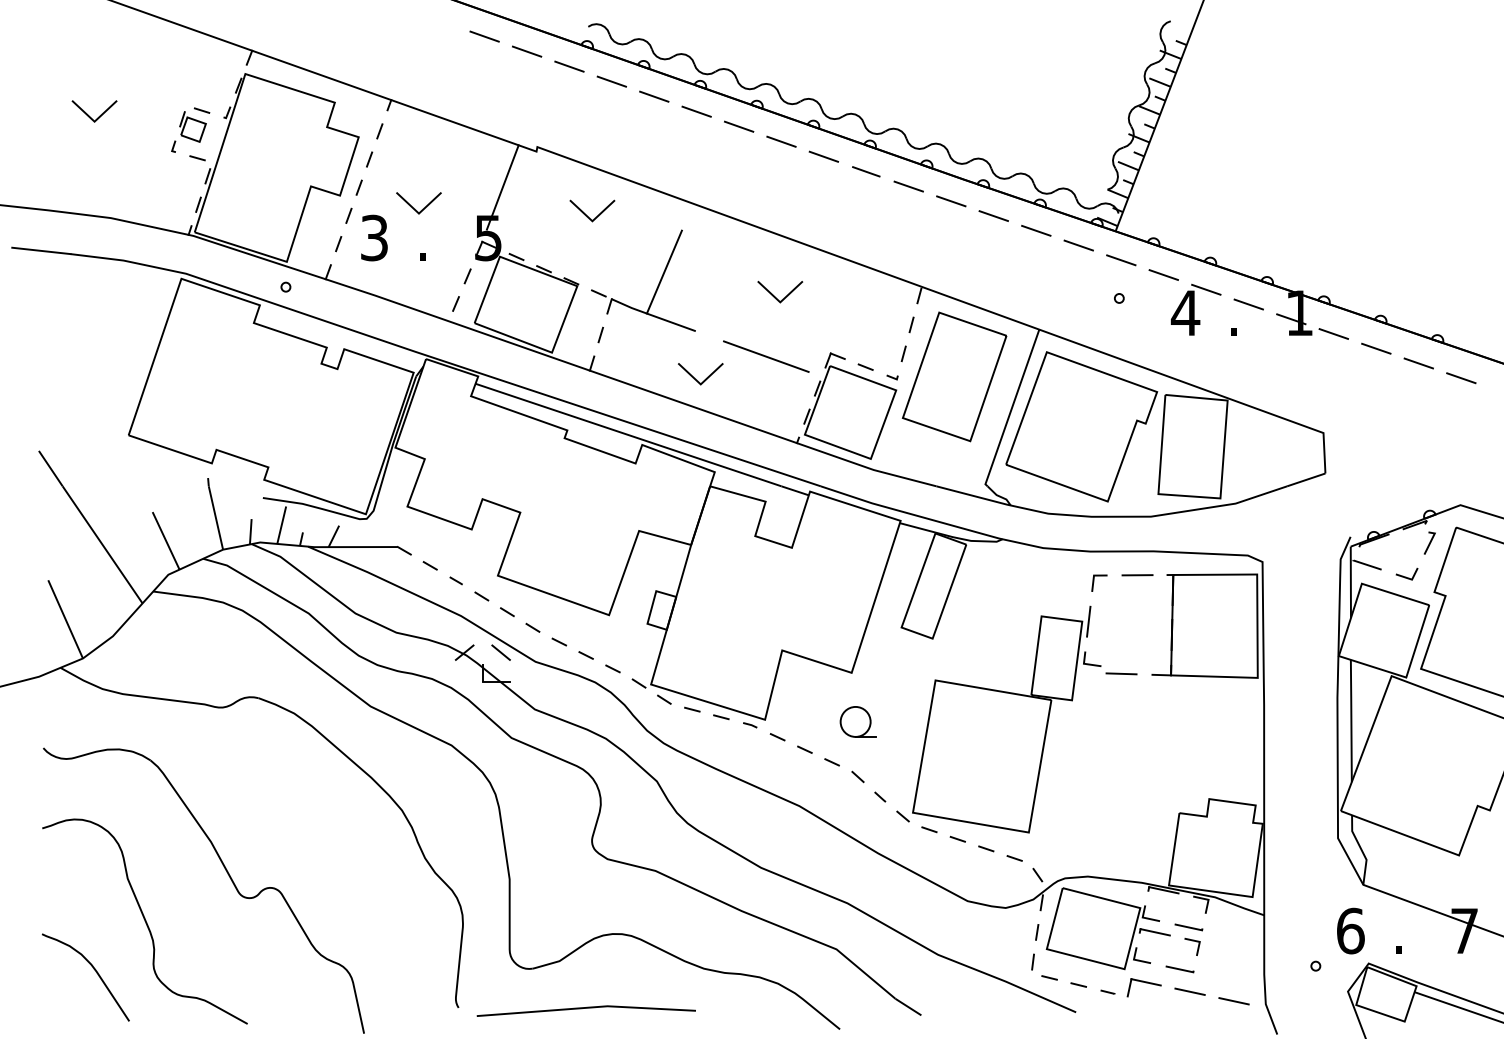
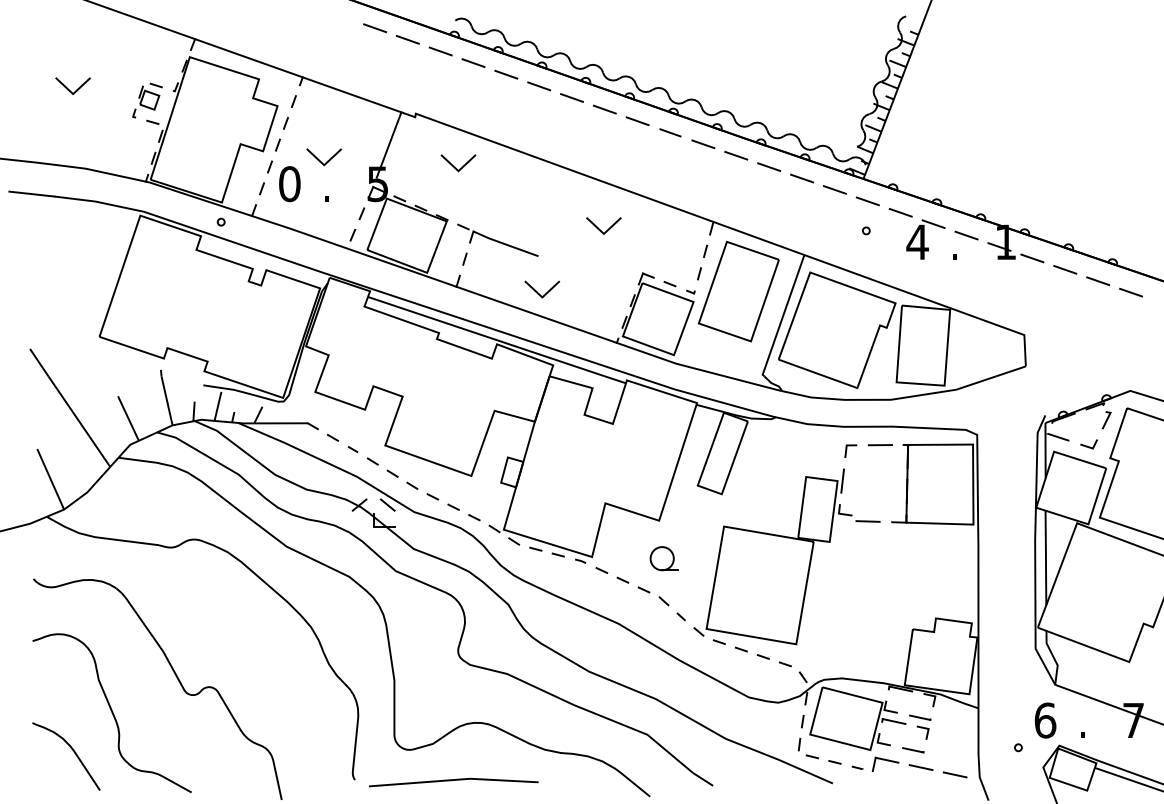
text: (374, 238) -> (289, 184), 3 -> 0
line: (663, 272) -> (513, 210), removed
line: (765, 356) -> (592, 275), removed

